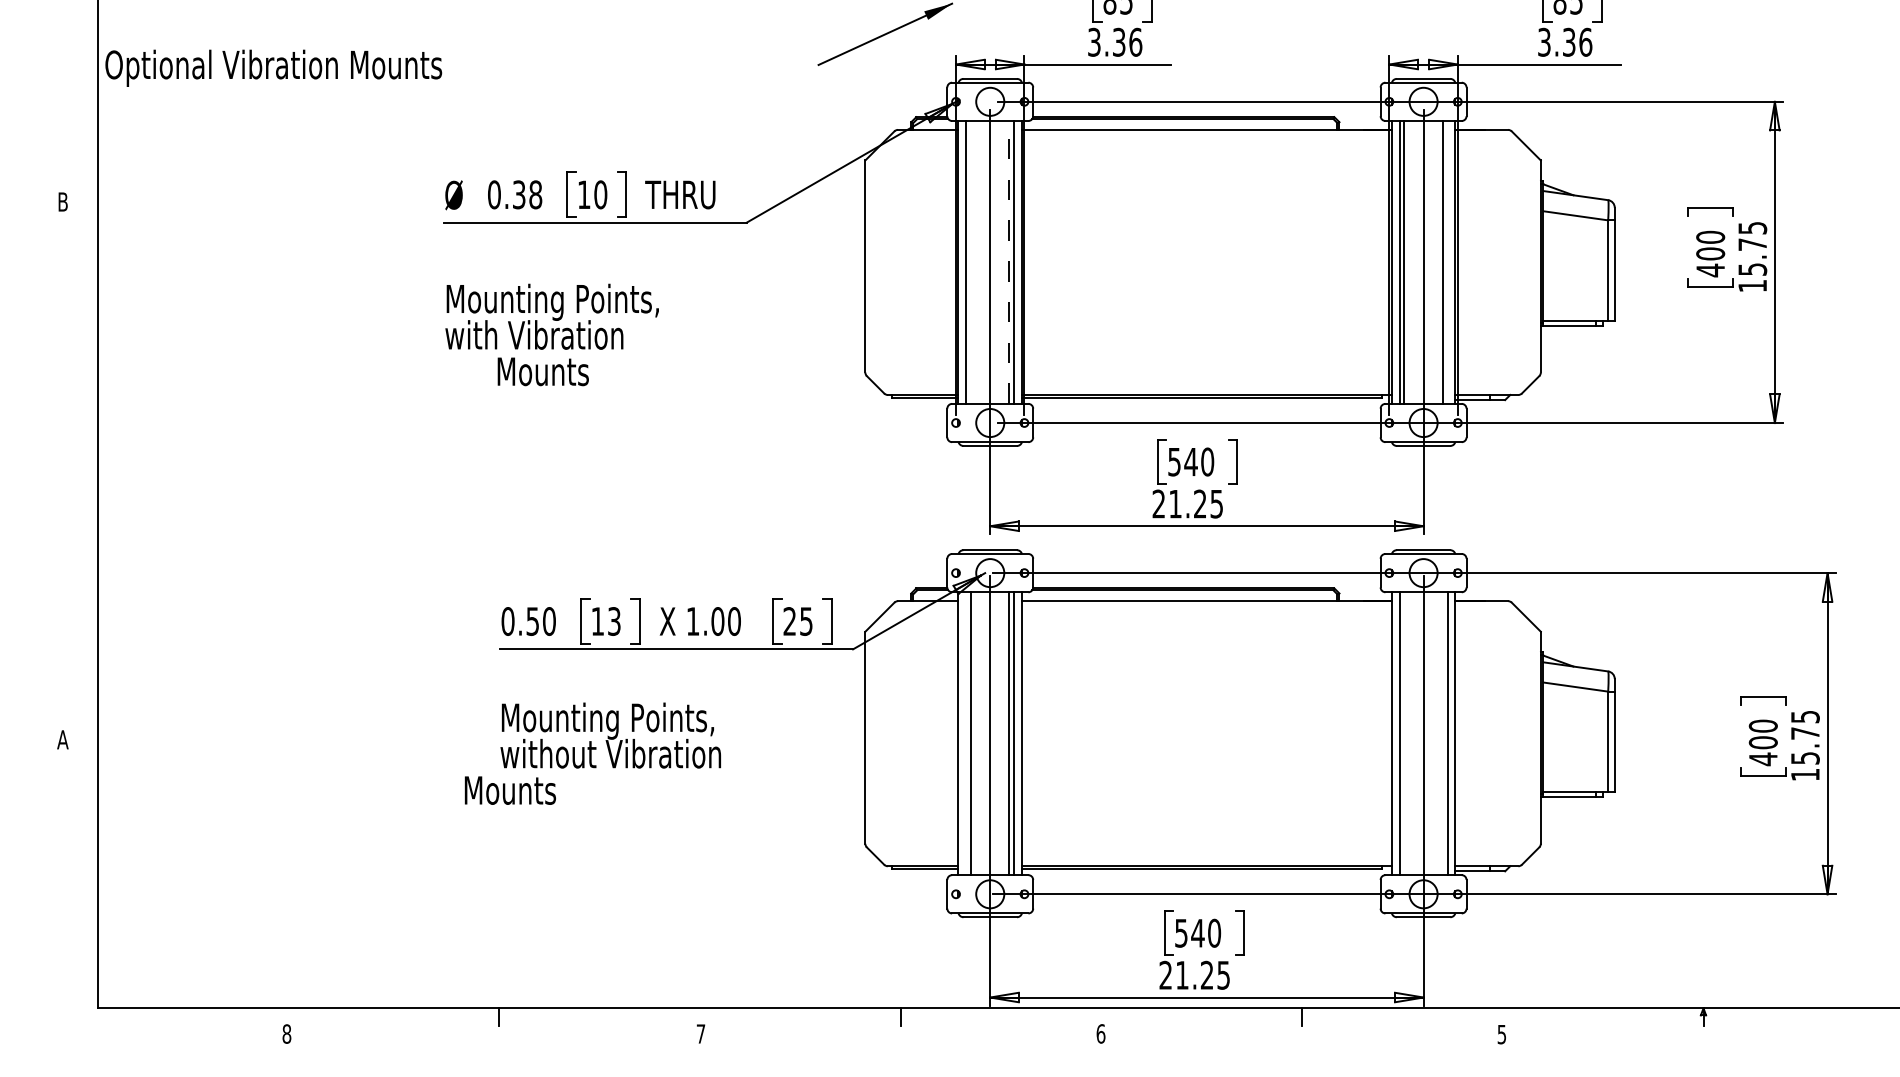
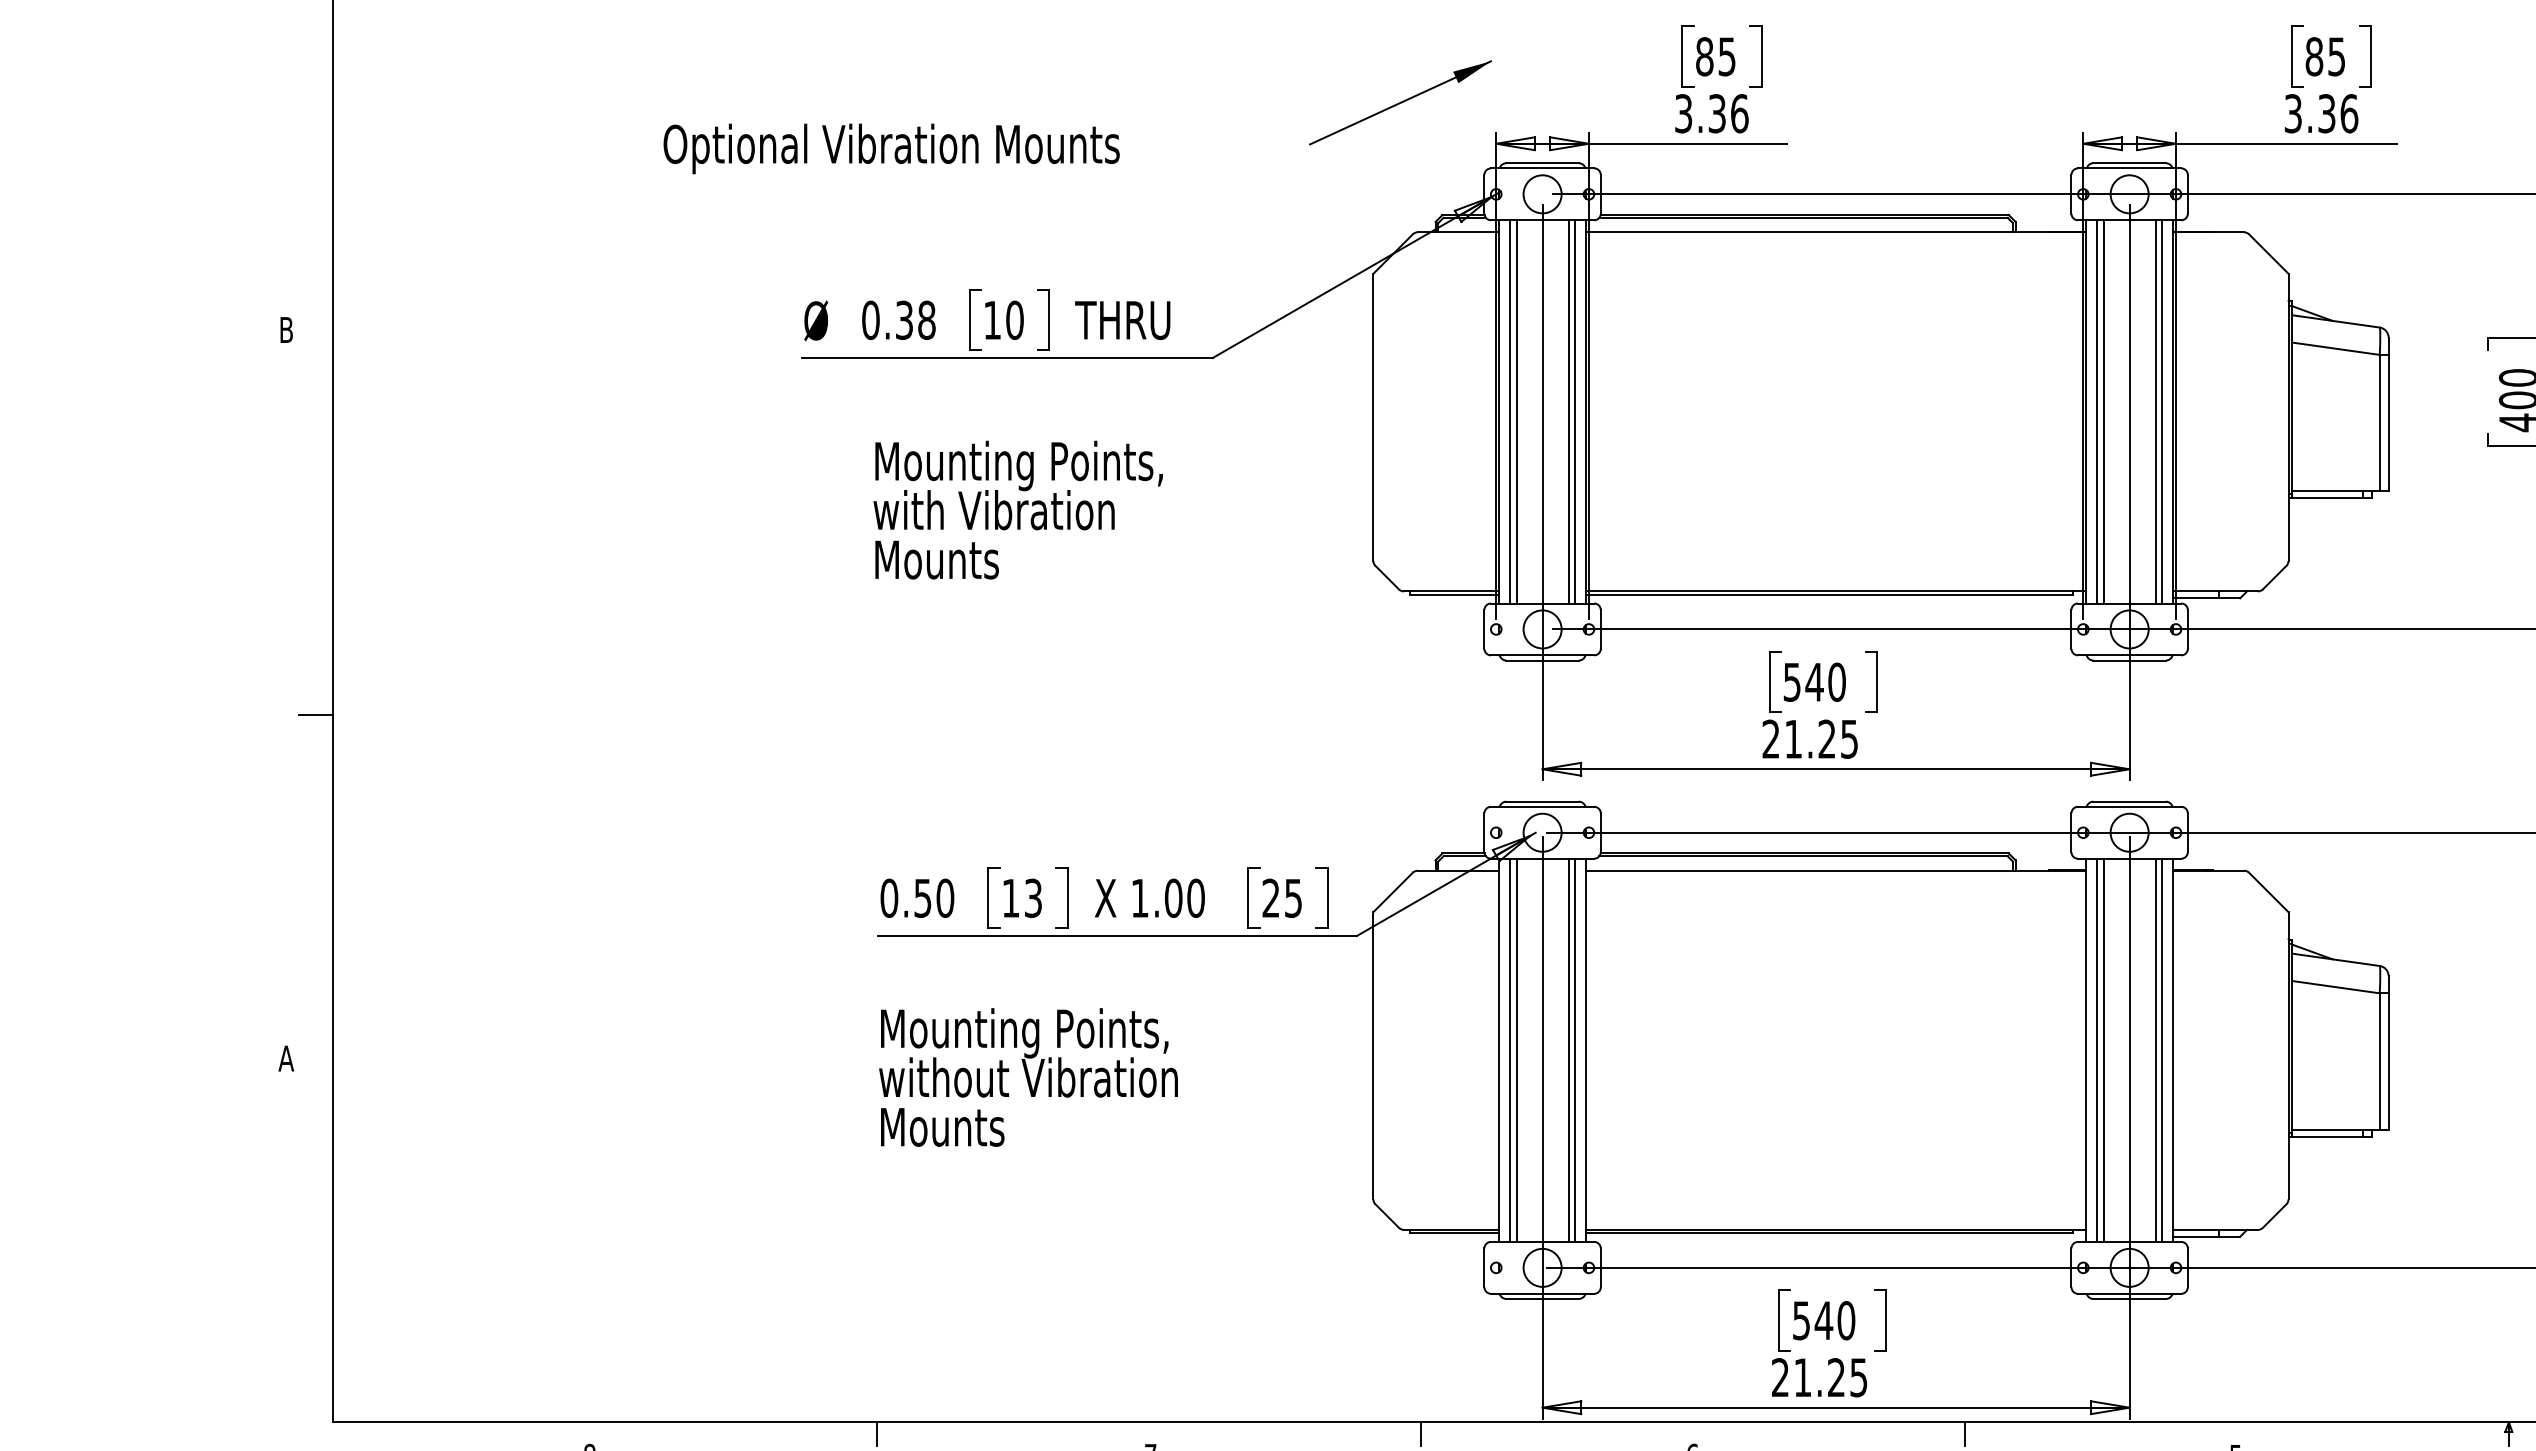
text: (273, 67) -> (891, 147), moved
line: (1009, 261) -> (1568, 410), dashed -> solid
line: (971, 262) -> (1517, 411), added
line: (1447, 262) -> (2162, 411), added
text: (551, 316) -> (1017, 485), moved
line: (84, 485) -> (315, 714), added
line: (966, 733) -> (1510, 1050), added
line: (1404, 733) -> (2103, 1050), added
line: (1442, 733) -> (2155, 1050), added
text: (509, 790) -> (941, 1127), moved

